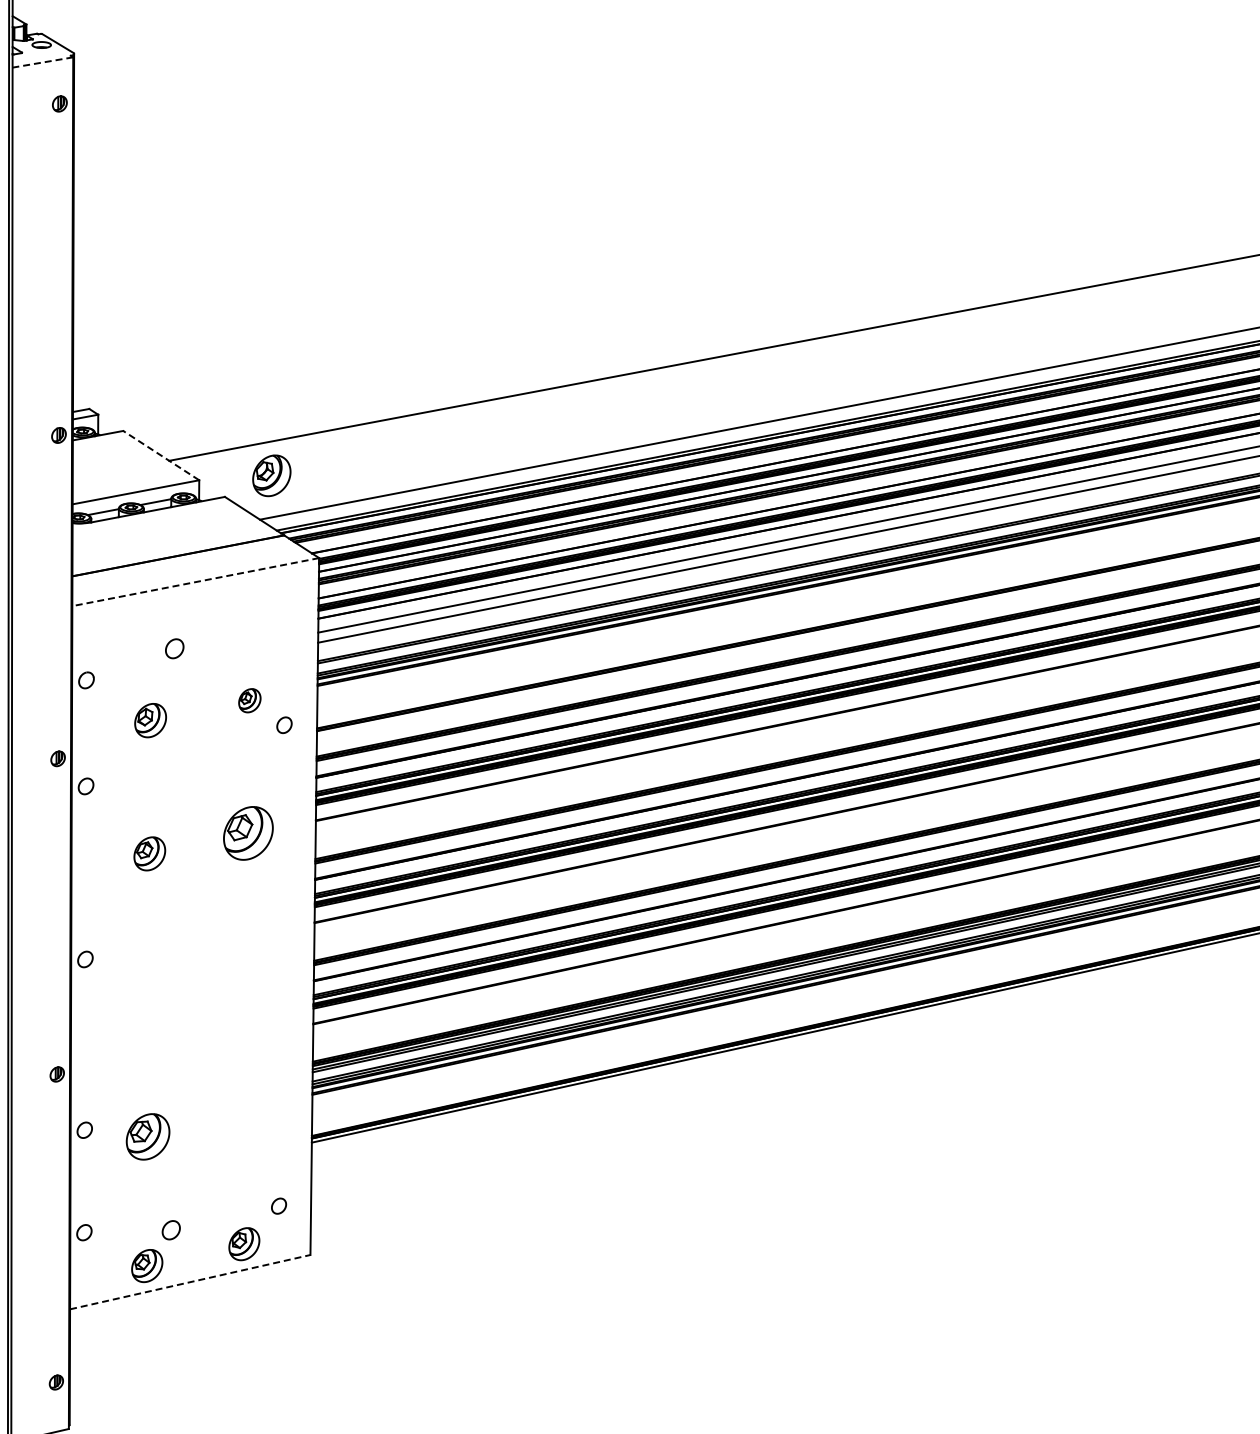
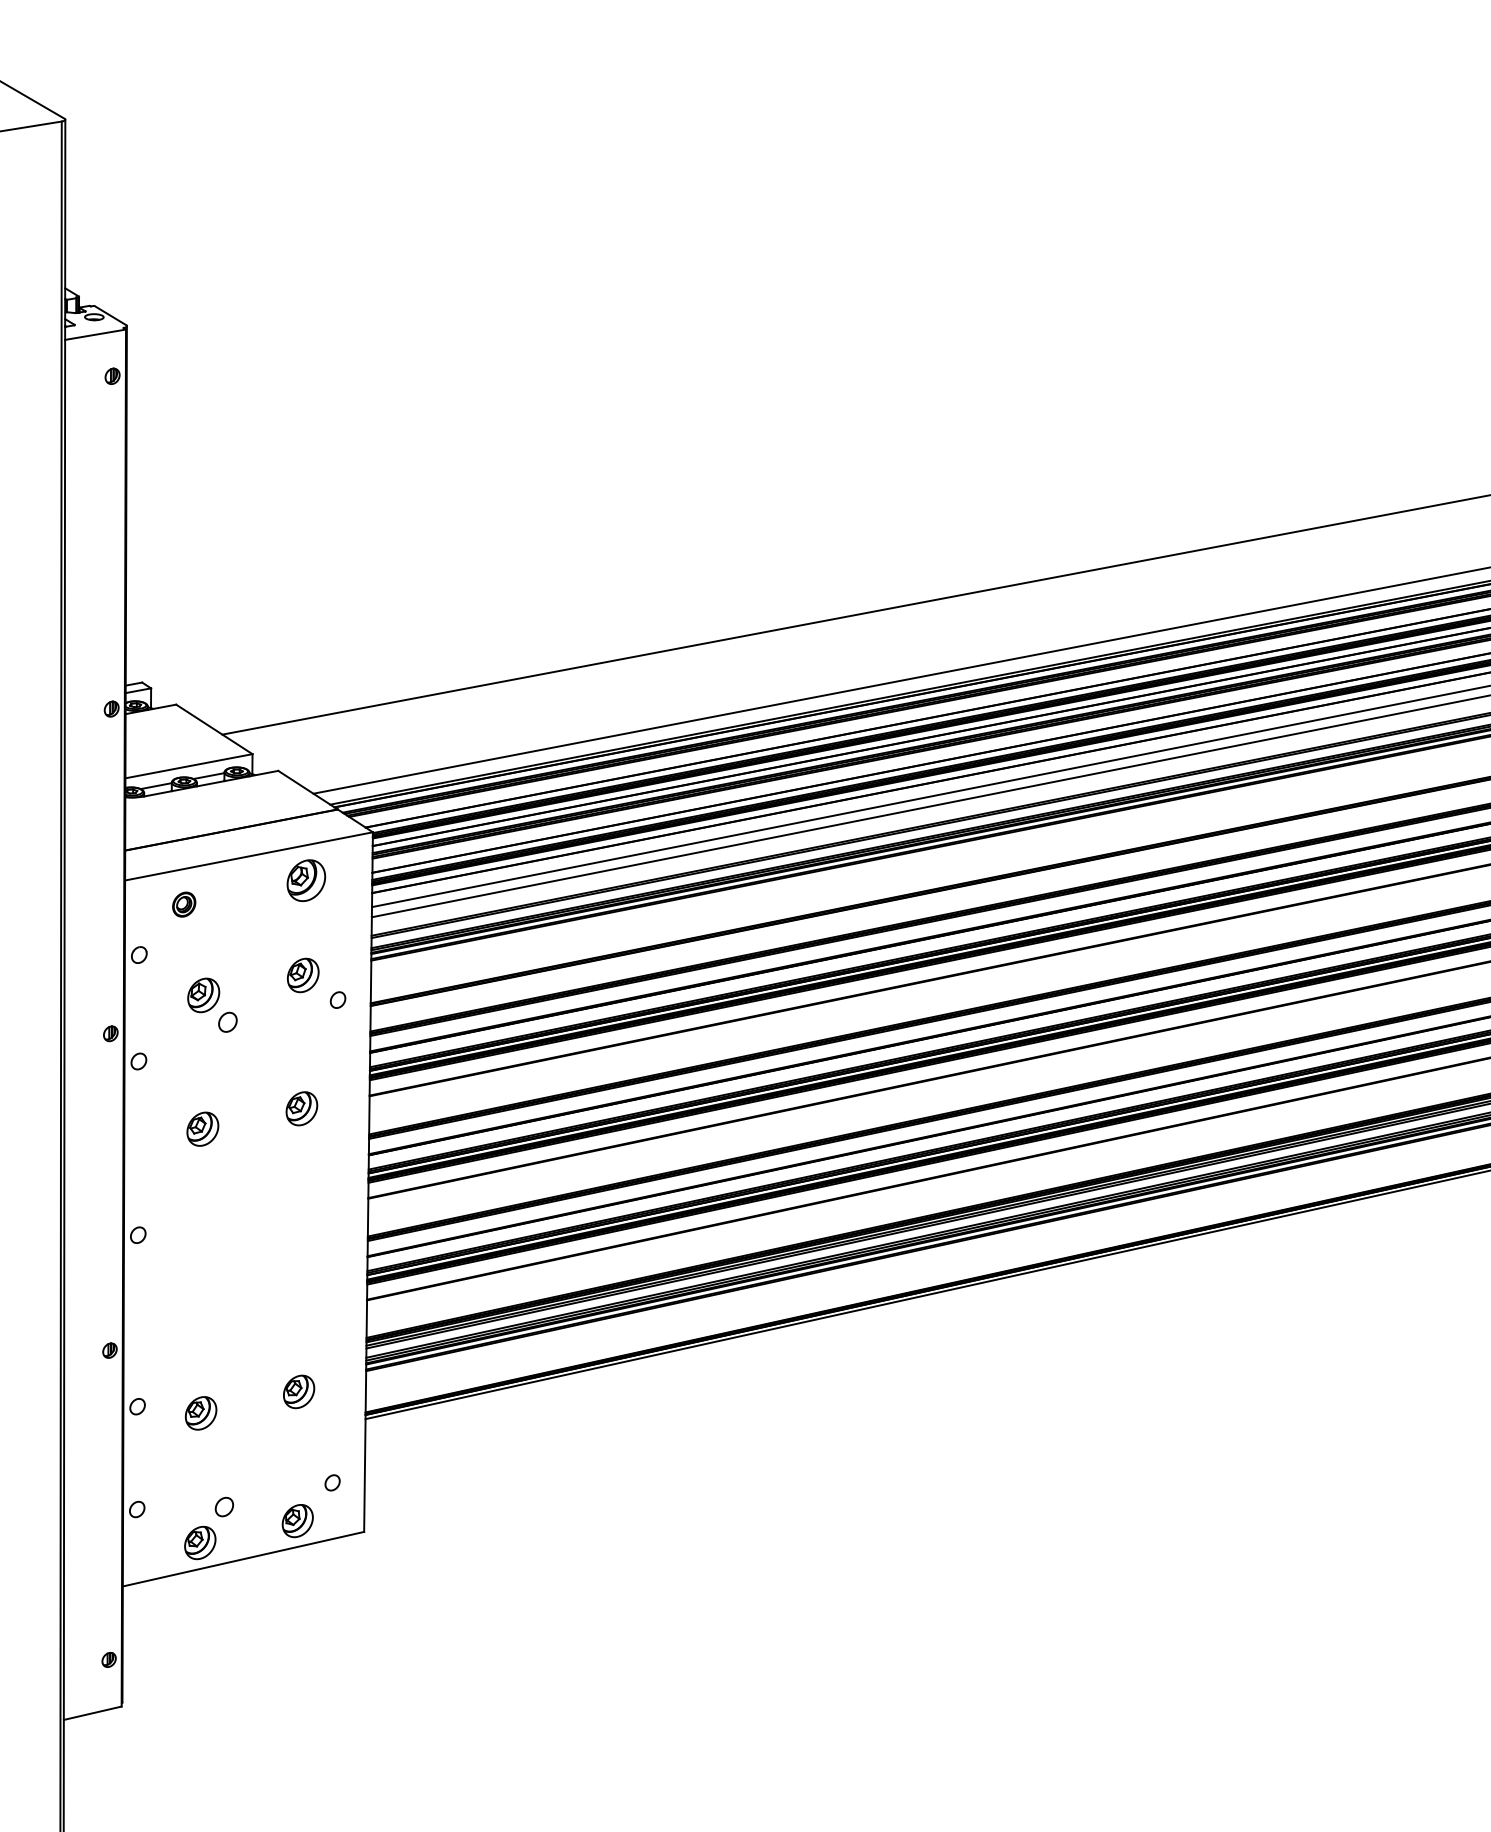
line: (42, 62) -> (95, 334), dashed -> solid
line: (160, 455) -> (213, 729), dashed -> solid
part: (271, 475) -> (306, 880), moved
line: (195, 582) -> (248, 856), dashed -> solid
part: (131, 630) -> (184, 904), added
part: (174, 647) -> (227, 1021), moved
part: (250, 700) -> (303, 975), size x1.43
part: (248, 833) -> (301, 1108), size x0.62
part: (246, 1115) -> (299, 1391), added
part: (147, 1137) -> (200, 1413), size x0.71
line: (190, 1282) -> (243, 1559), dashed -> solid

